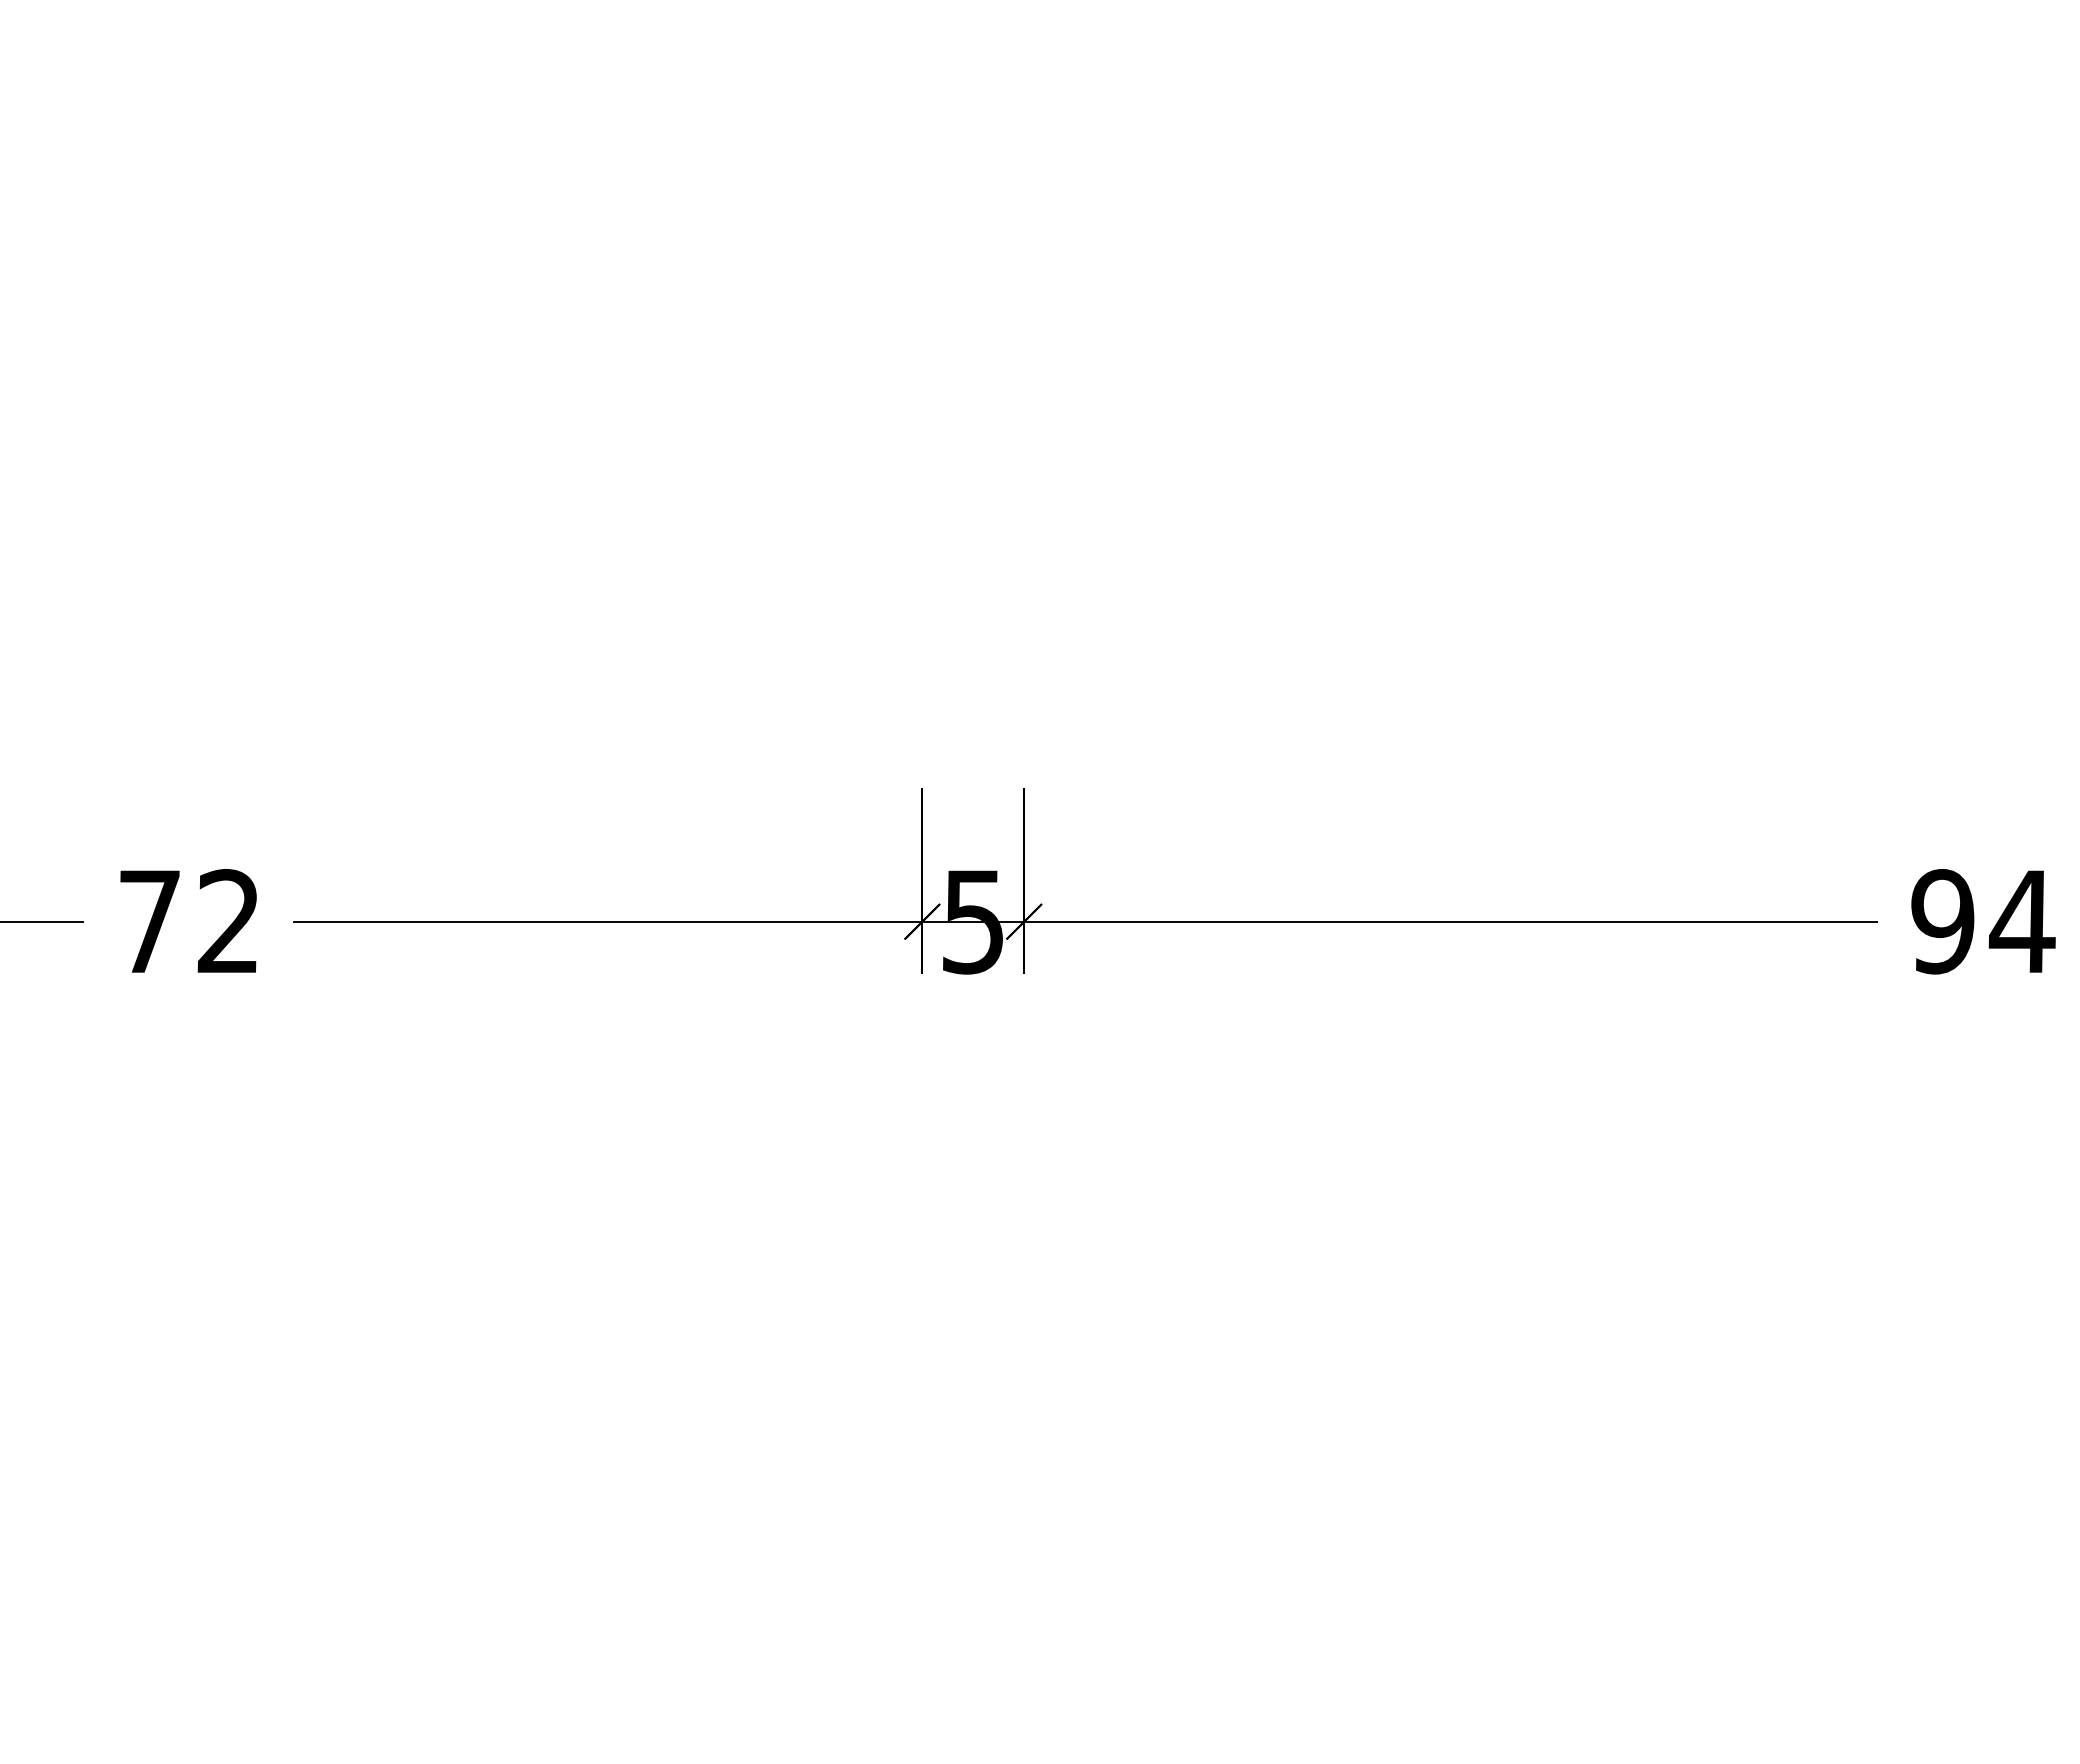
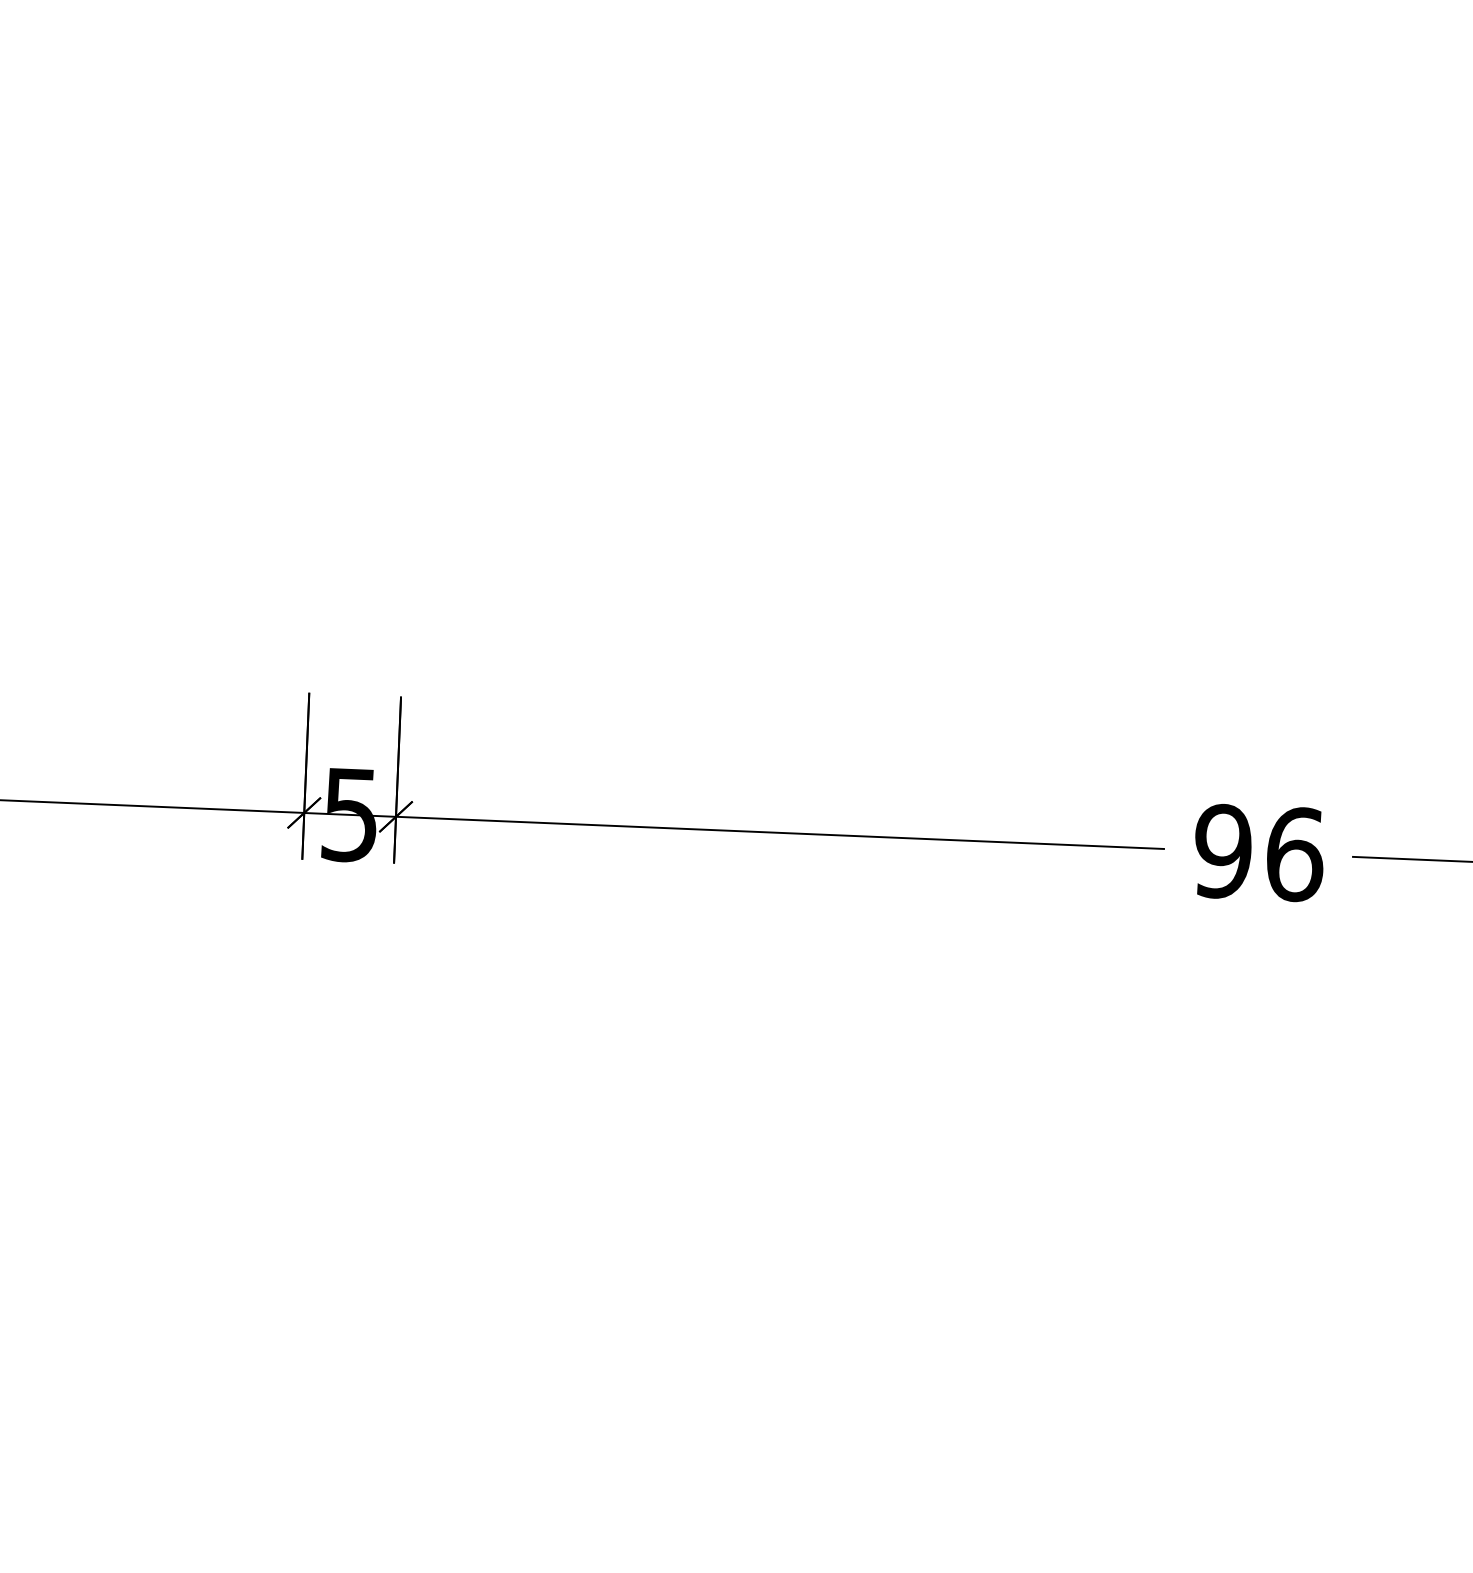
text: (2021, 921) -> (1293, 854), 94 -> 96

